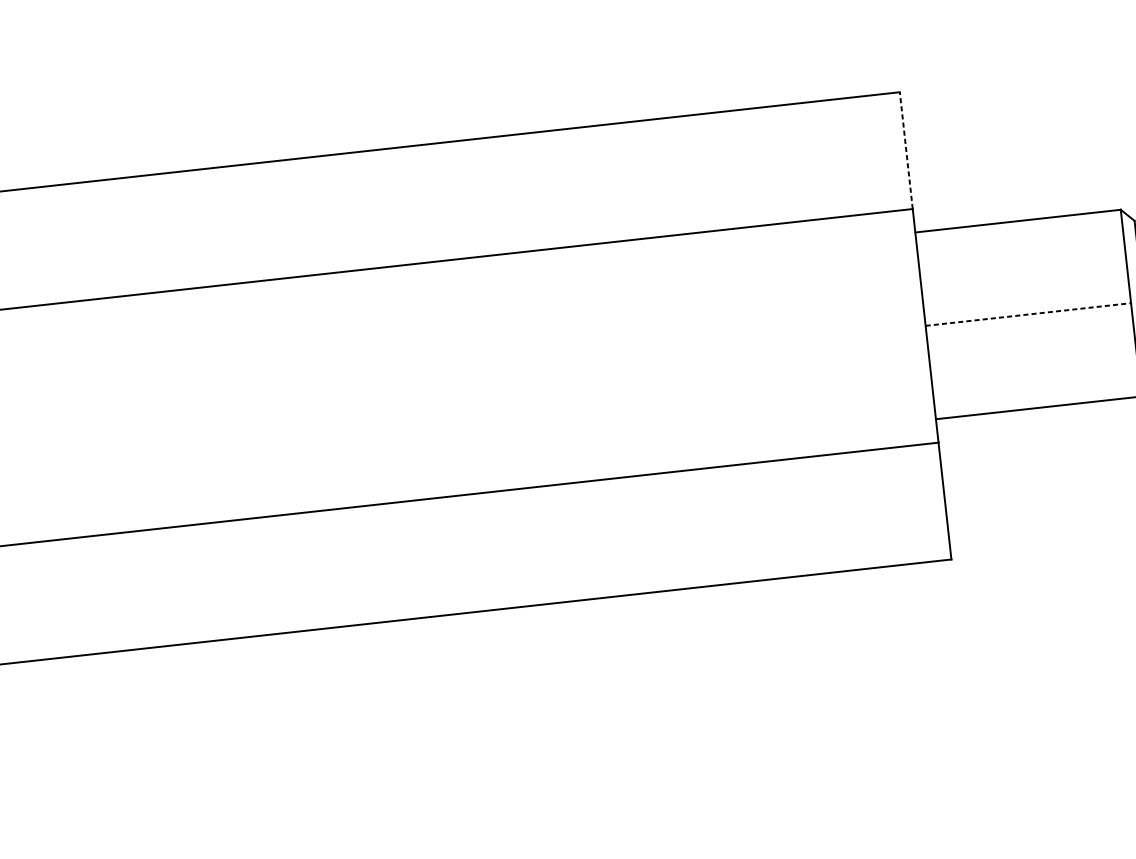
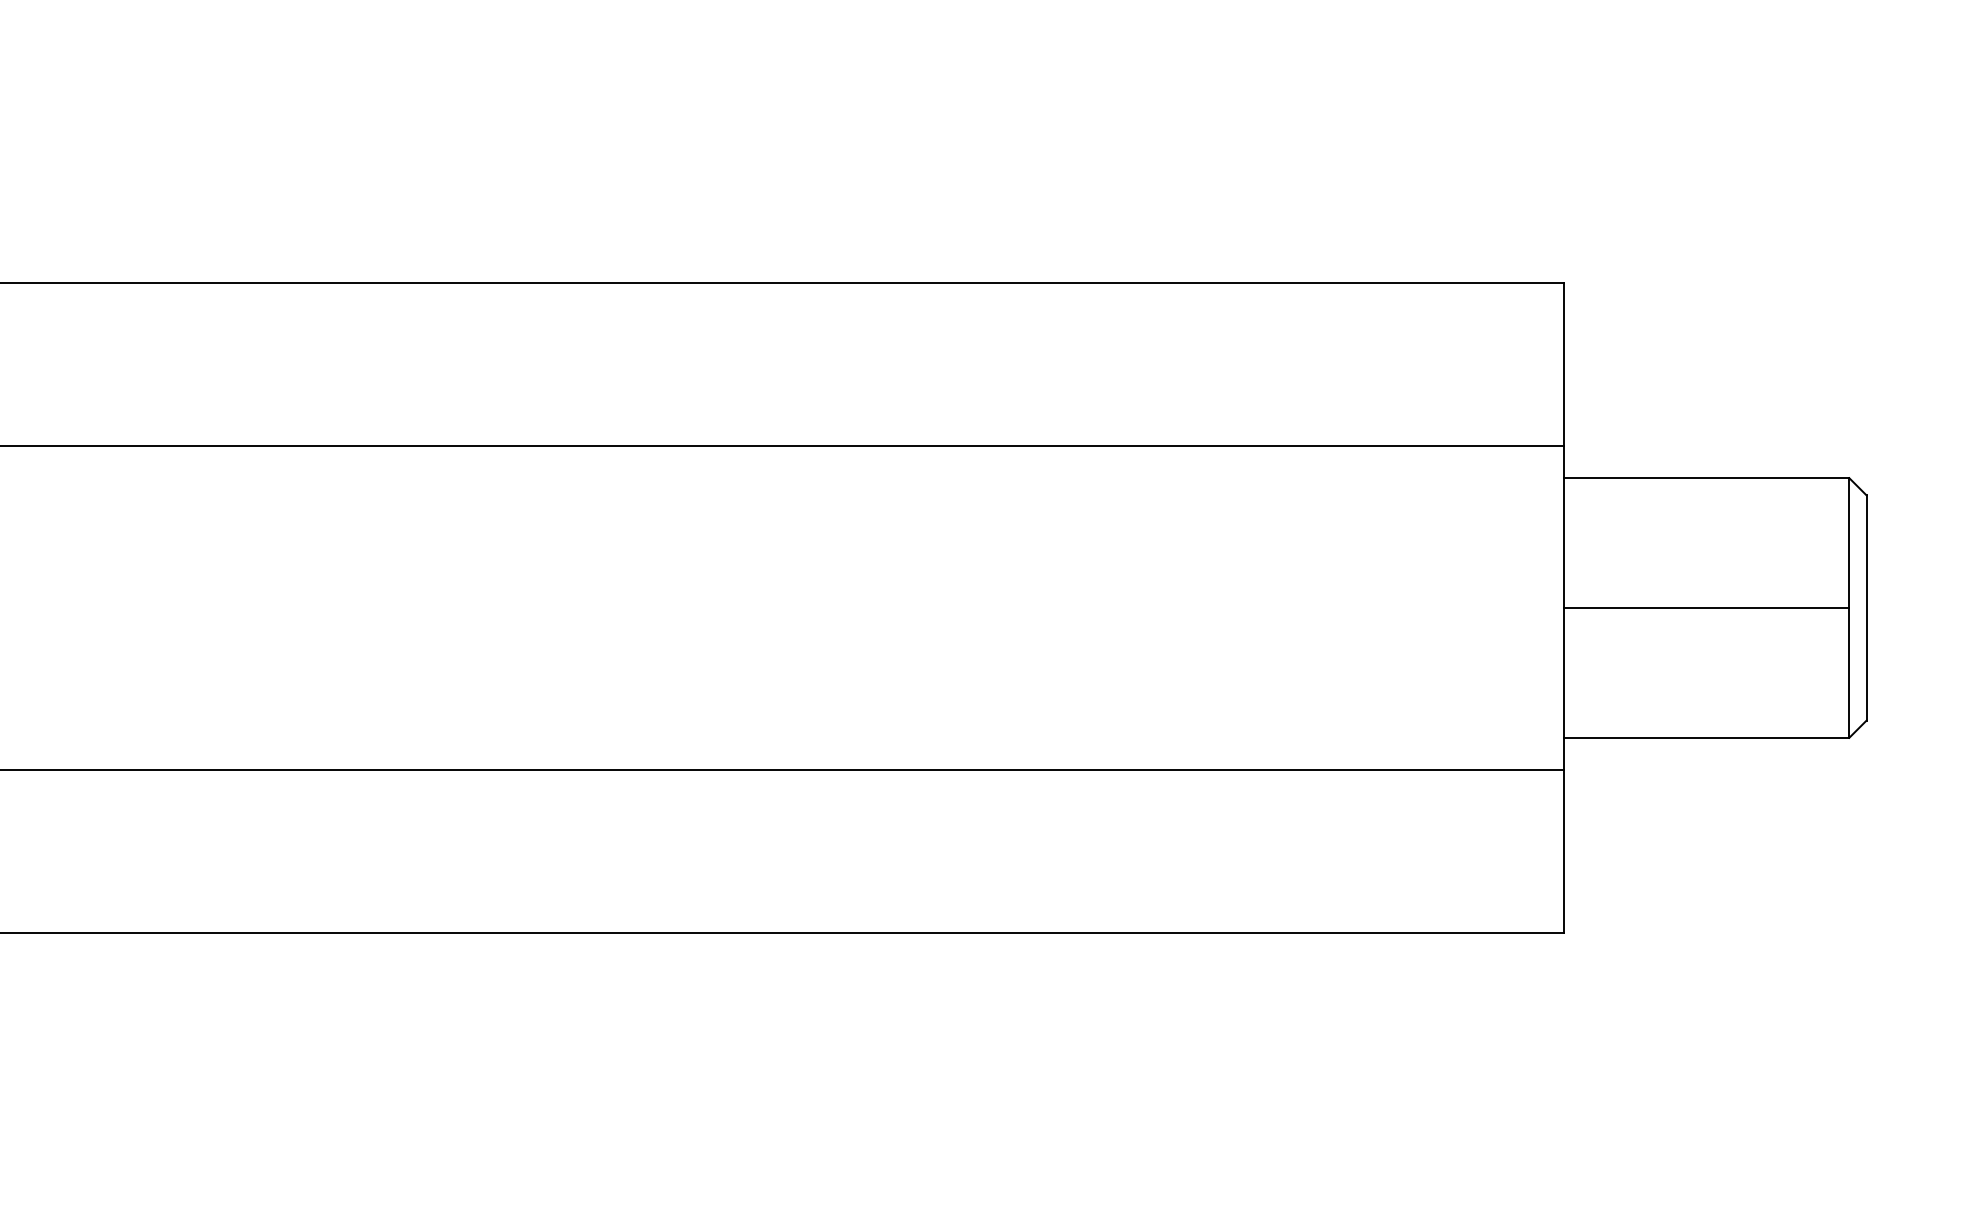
line: (906, 150) -> (1563, 363), dashed -> solid
line: (1028, 314) -> (1706, 607), dashed -> solid

